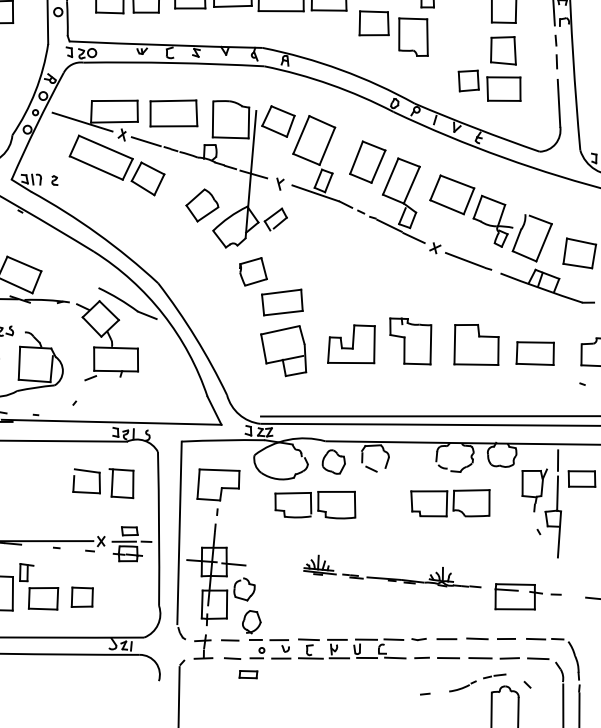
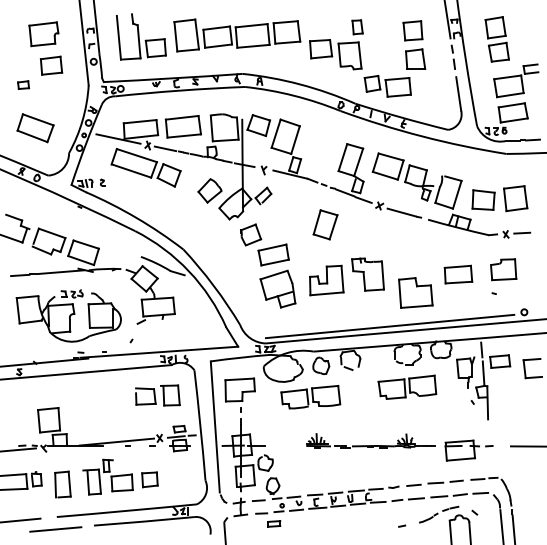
part: (489, 86) -> (387, 86), moved
part: (367, 161) -> (325, 224), moved
part: (476, 344) -> (415, 292), moved

